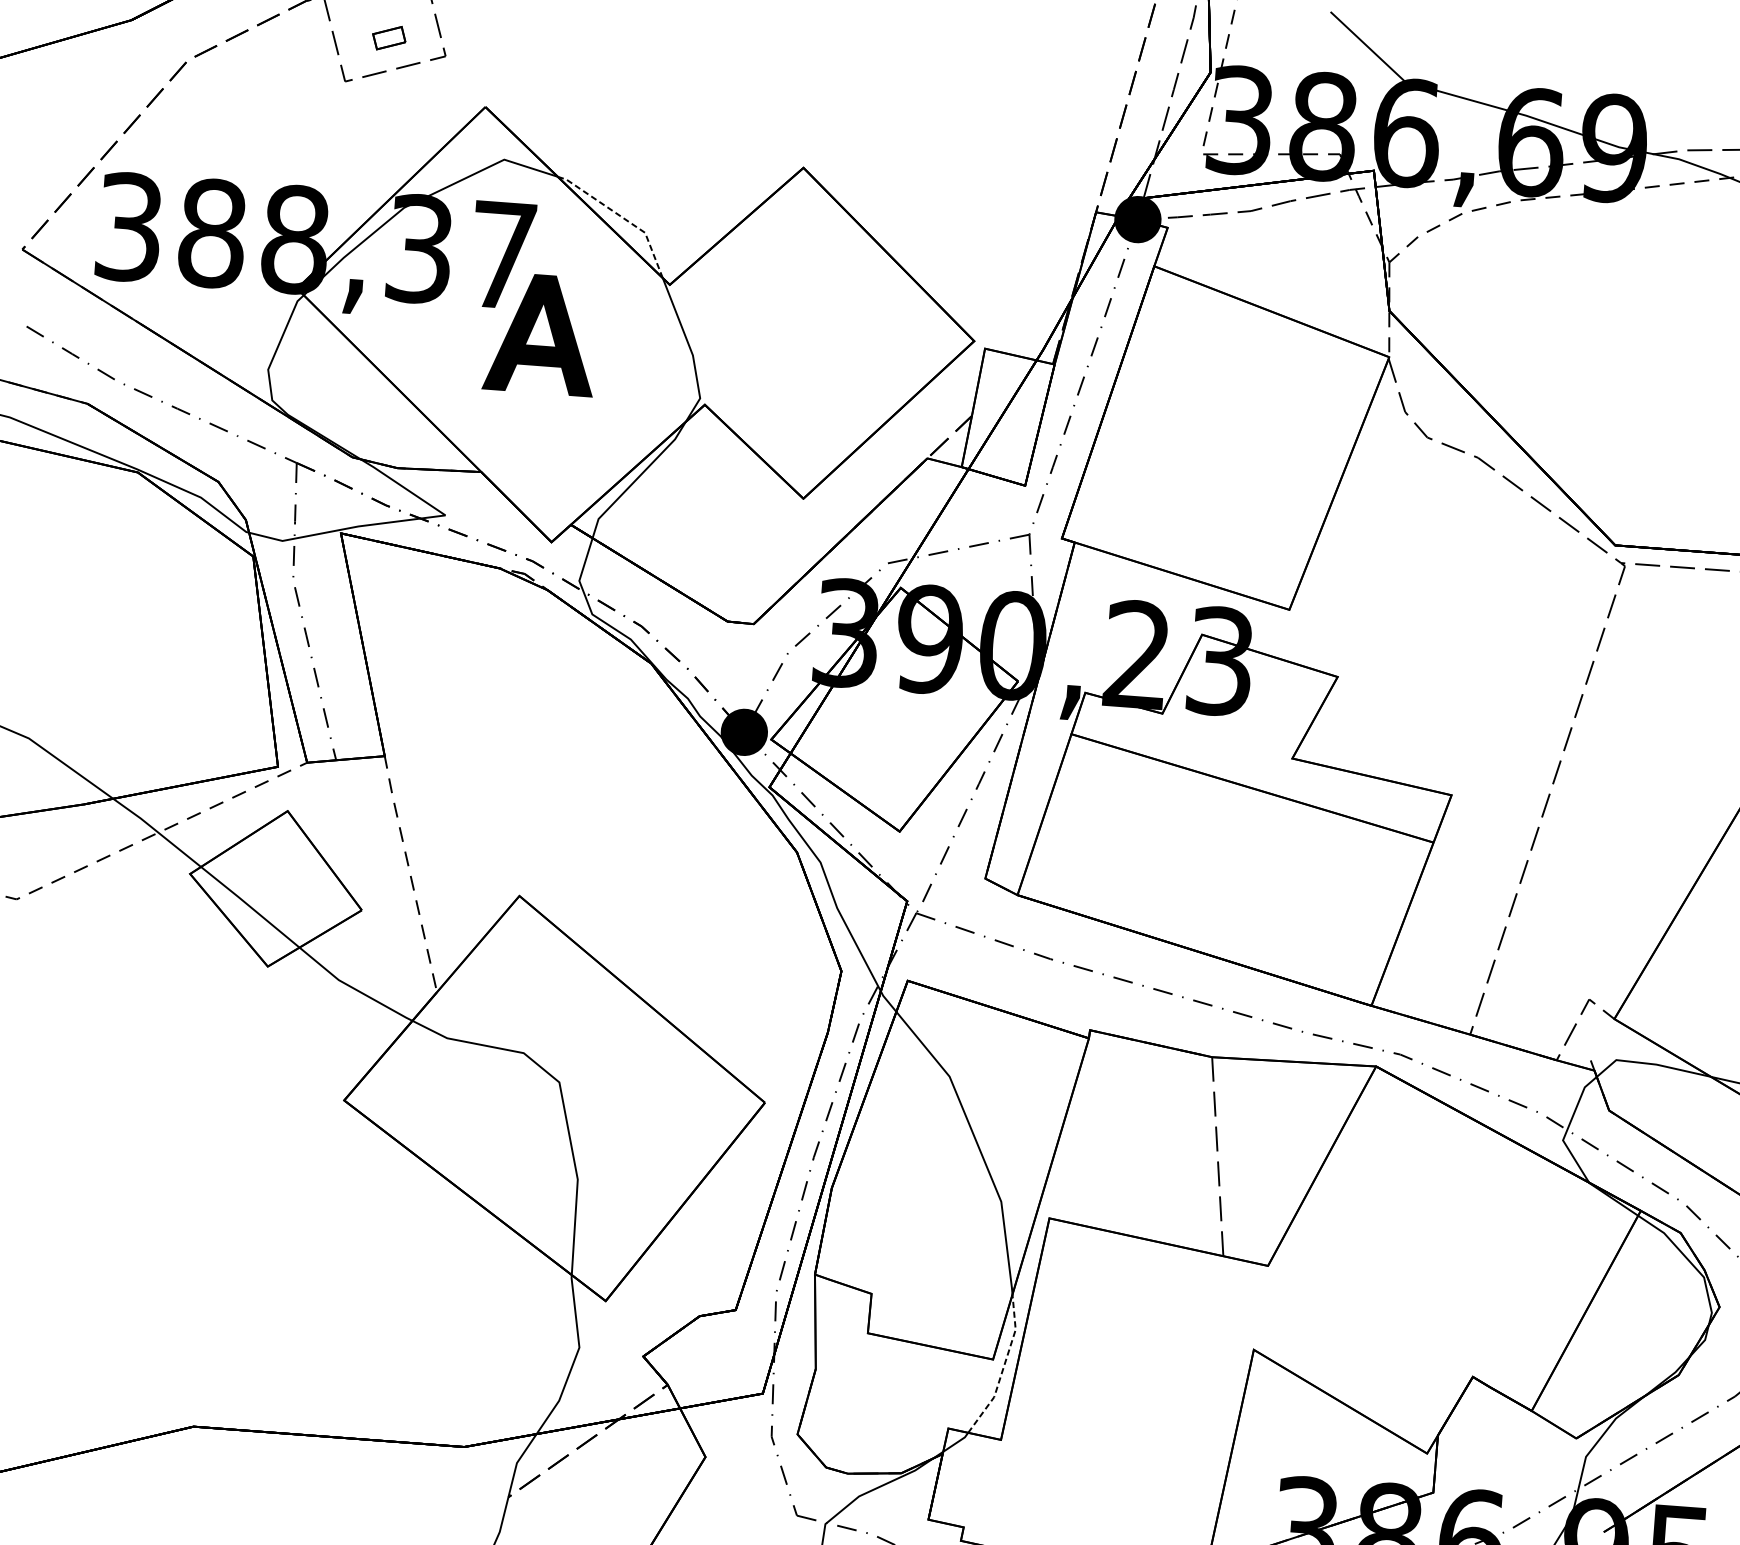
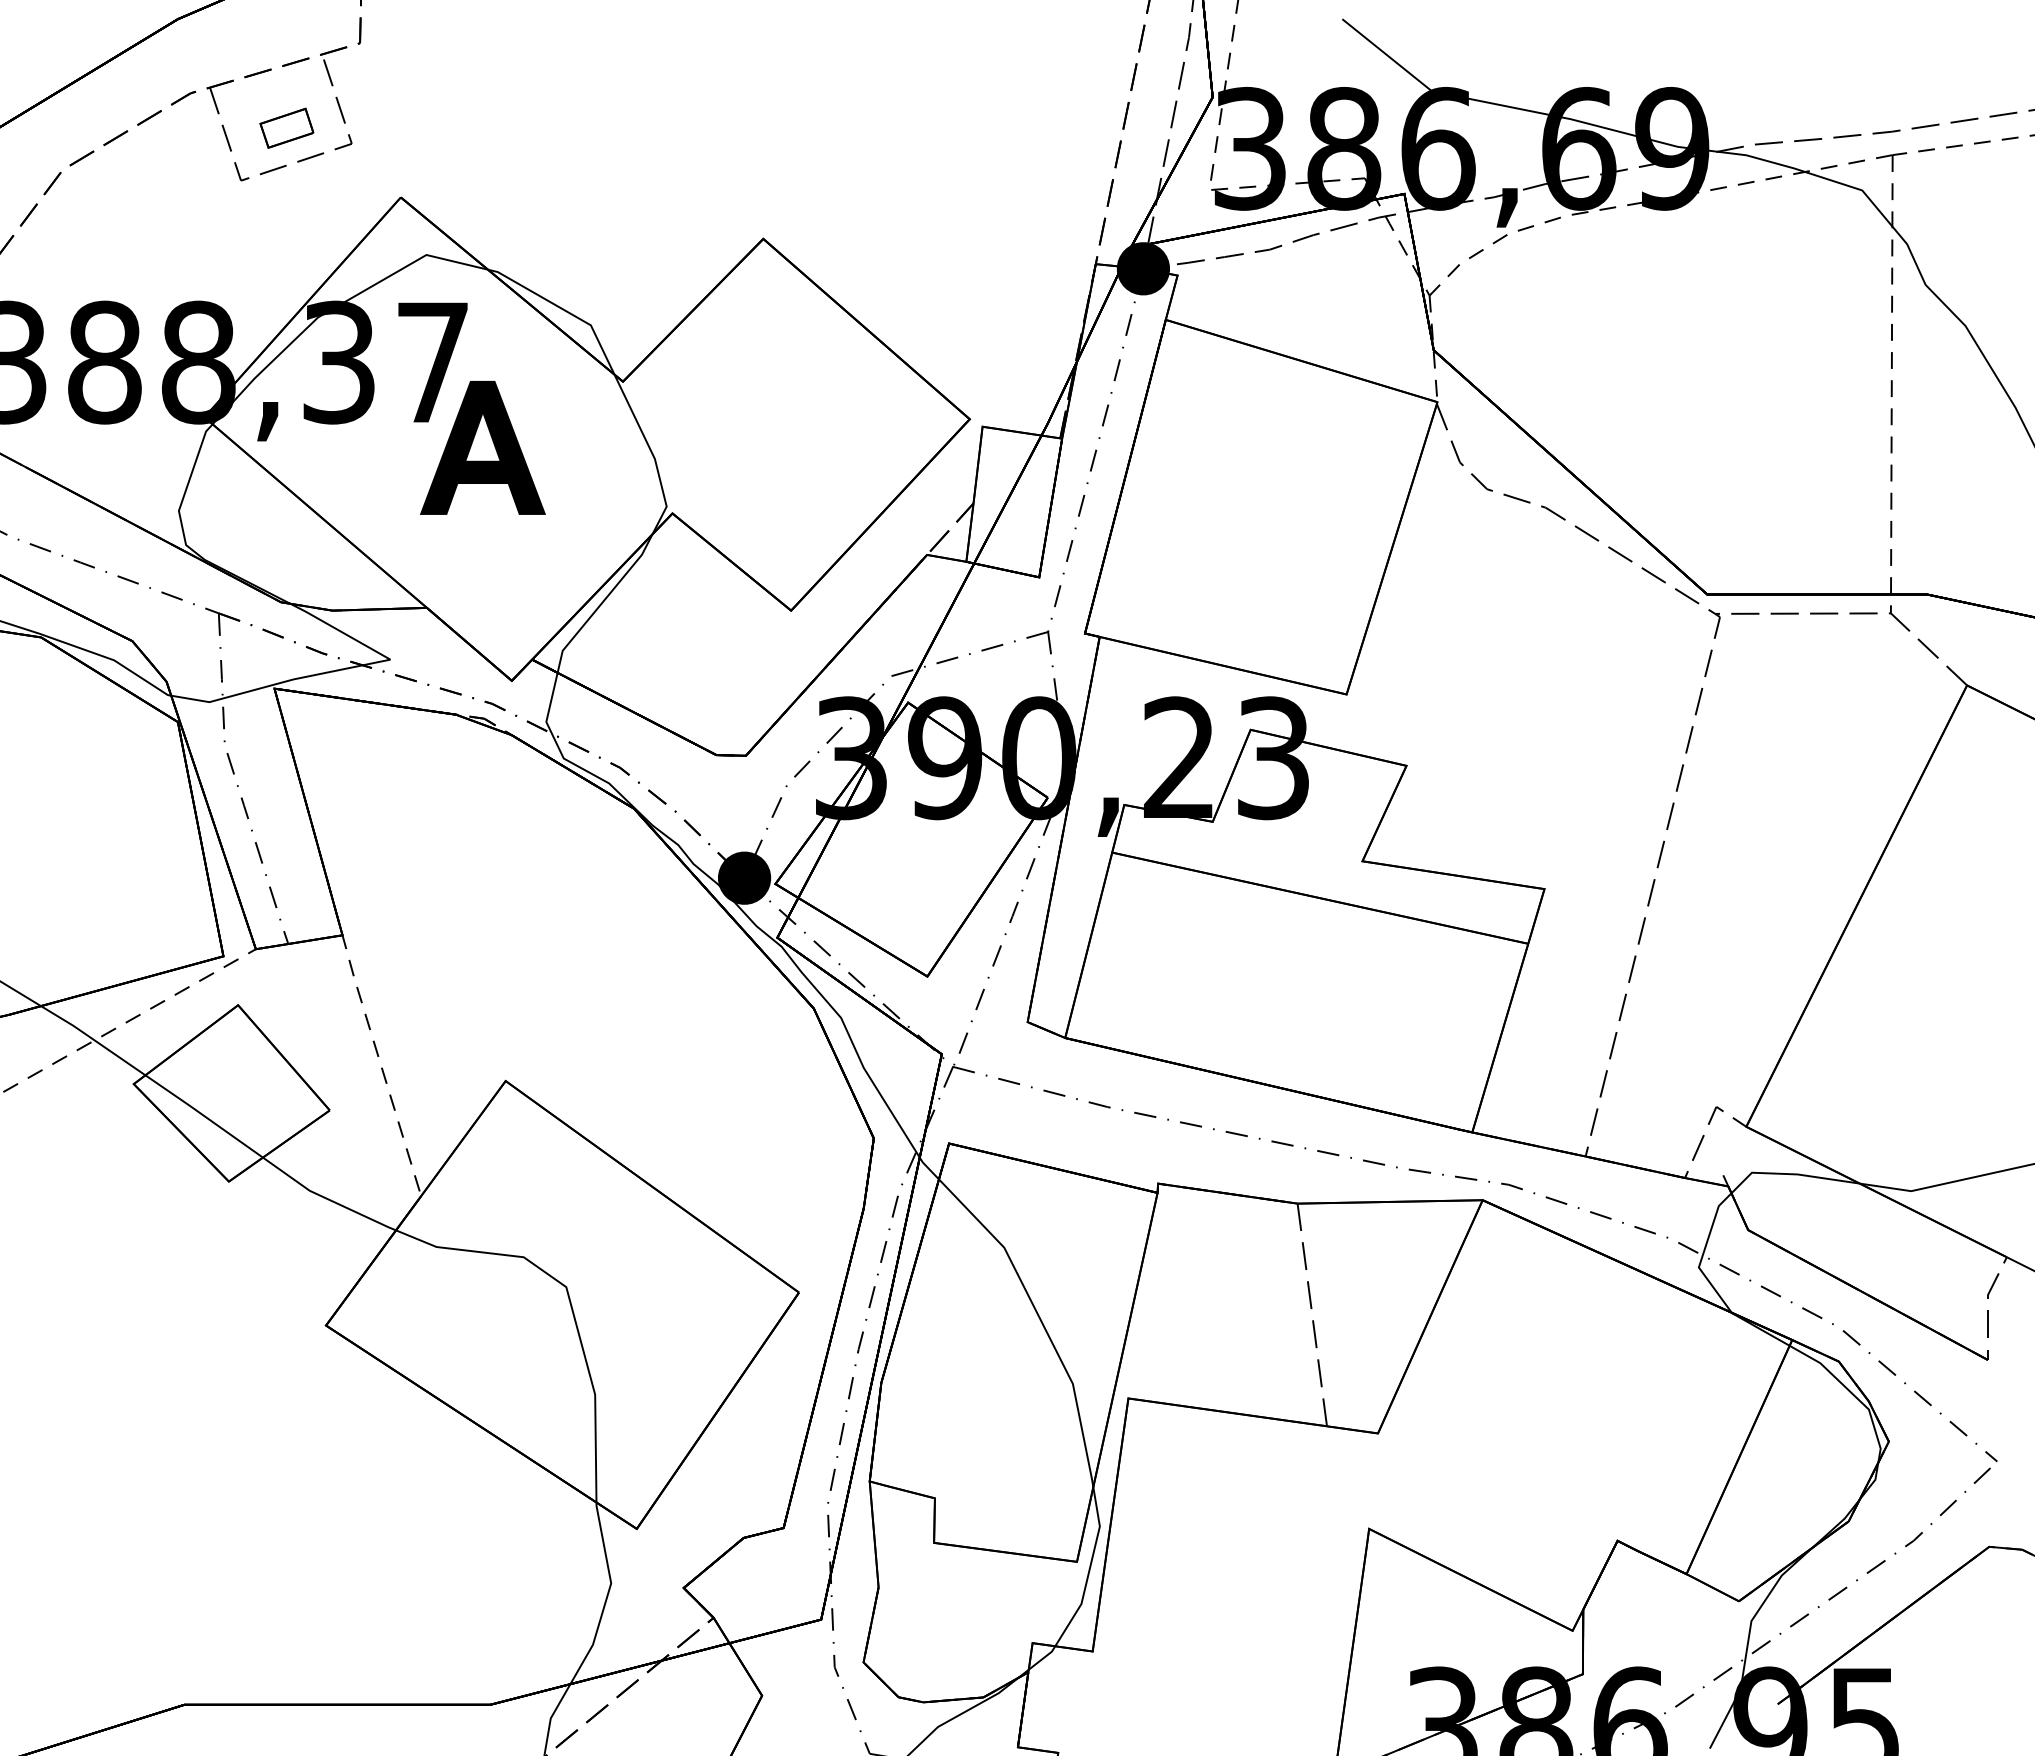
part: (388, 37) -> (286, 127), size x1.43
line: (621, 217) -> (563, 309), dashed -> solid
line: (1003, 1368) -> (1089, 1570), dashed -> solid

